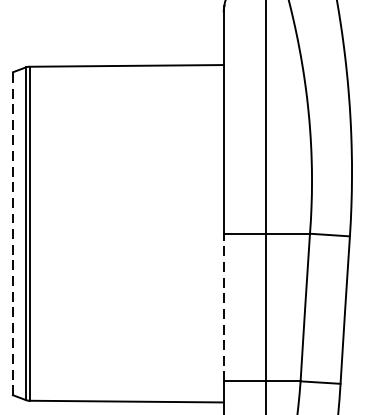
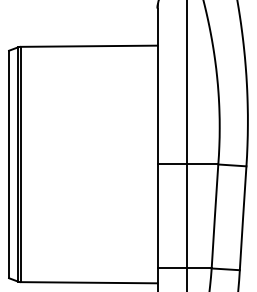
line: (13, 233) -> (9, 164), dashed -> solid
line: (223, 307) -> (157, 216), dashed -> solid

